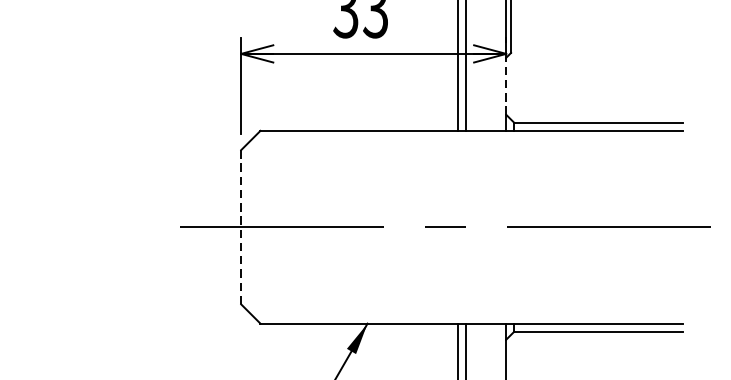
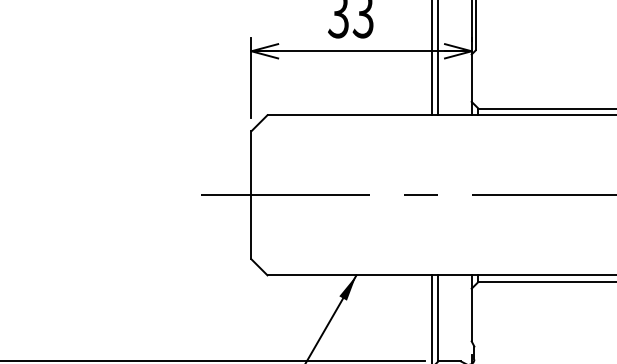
line: (506, 86) -> (471, 78), dashed -> solid
line: (241, 227) -> (251, 195), dashed -> solid

